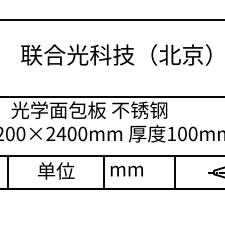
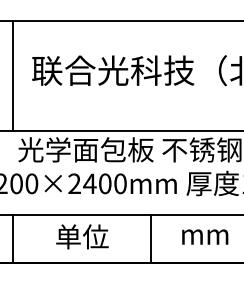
line: (7, 57) -> (12, 74), added
text: (126, 170) -> (204, 236), moved

